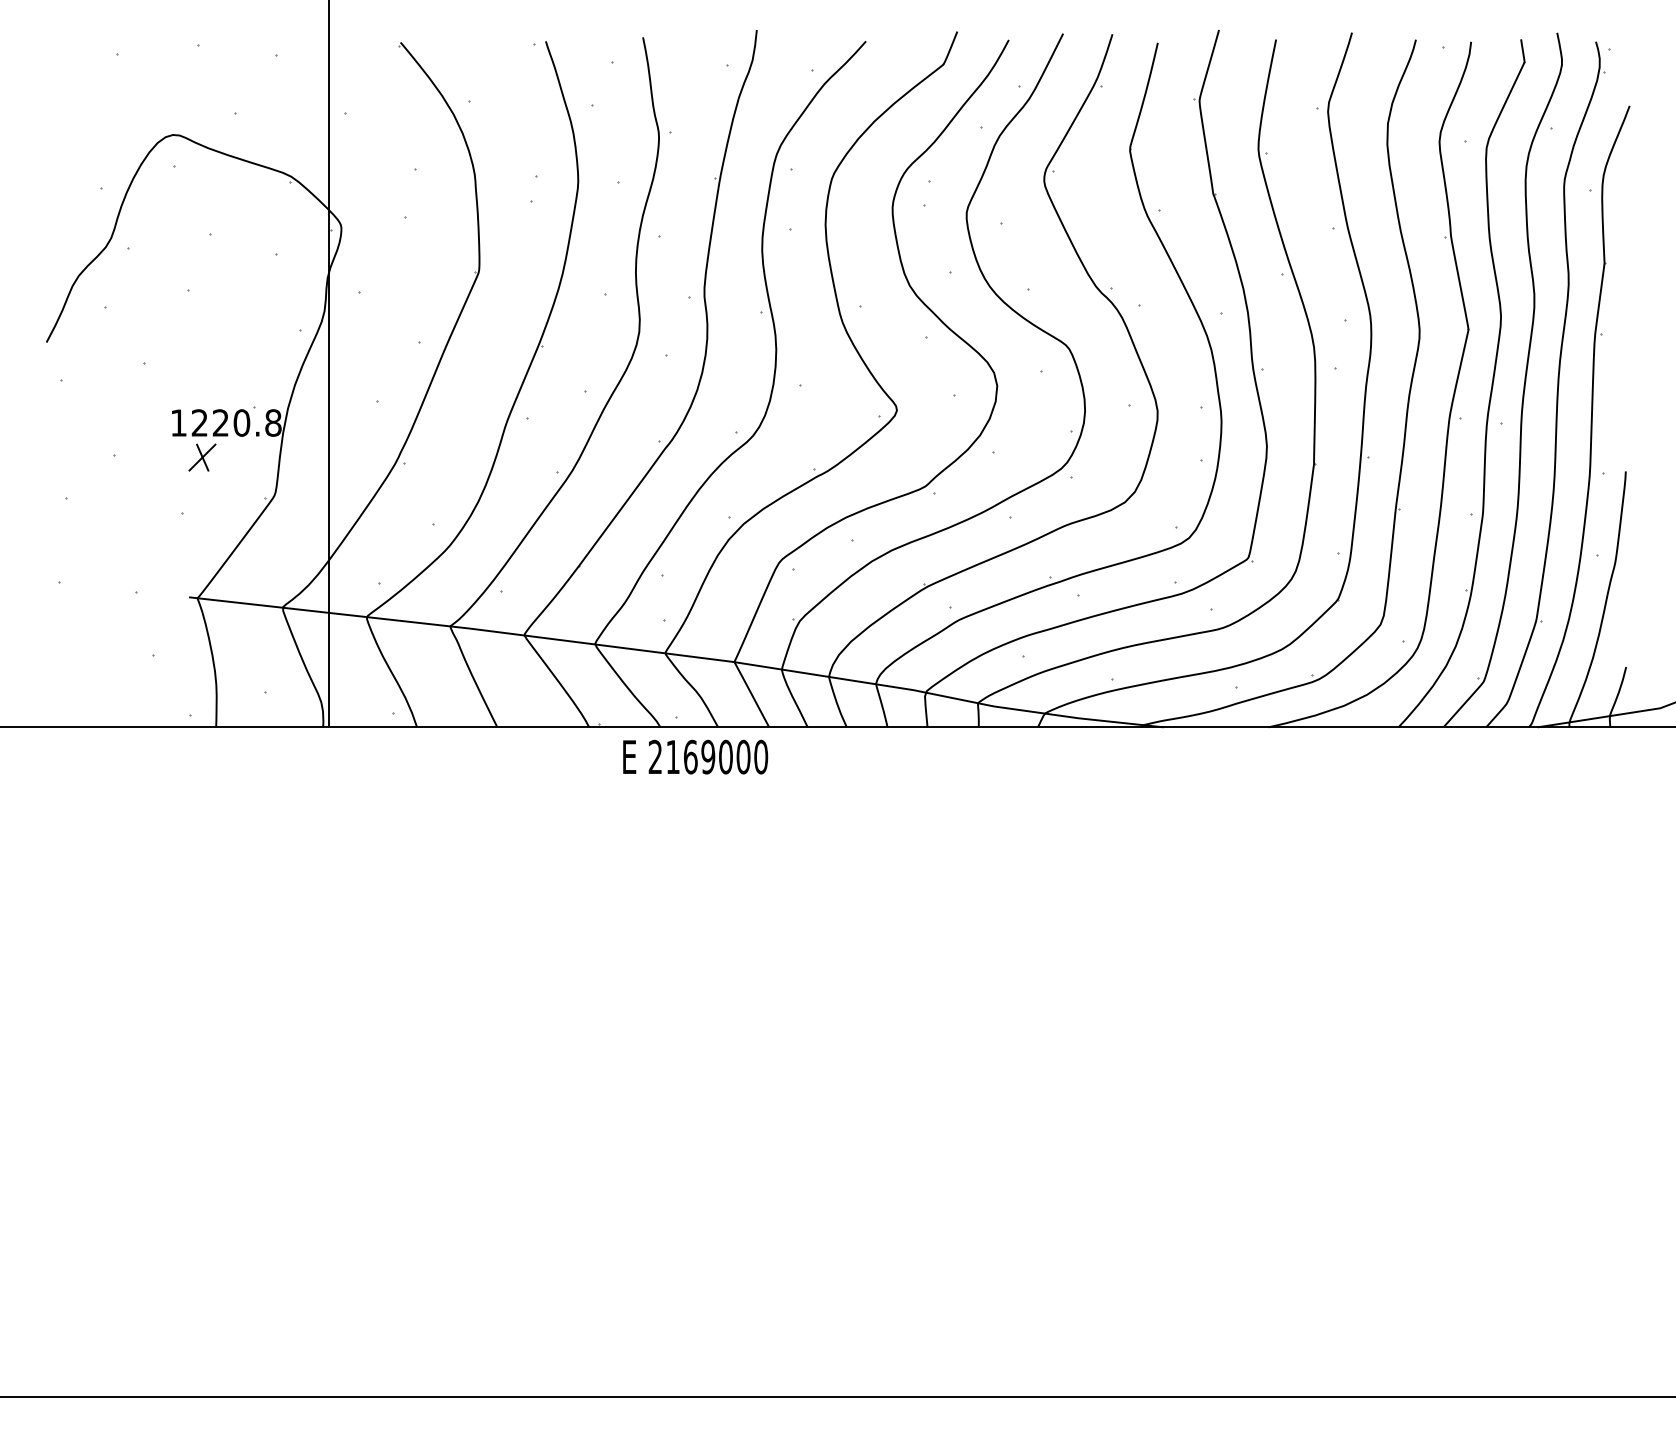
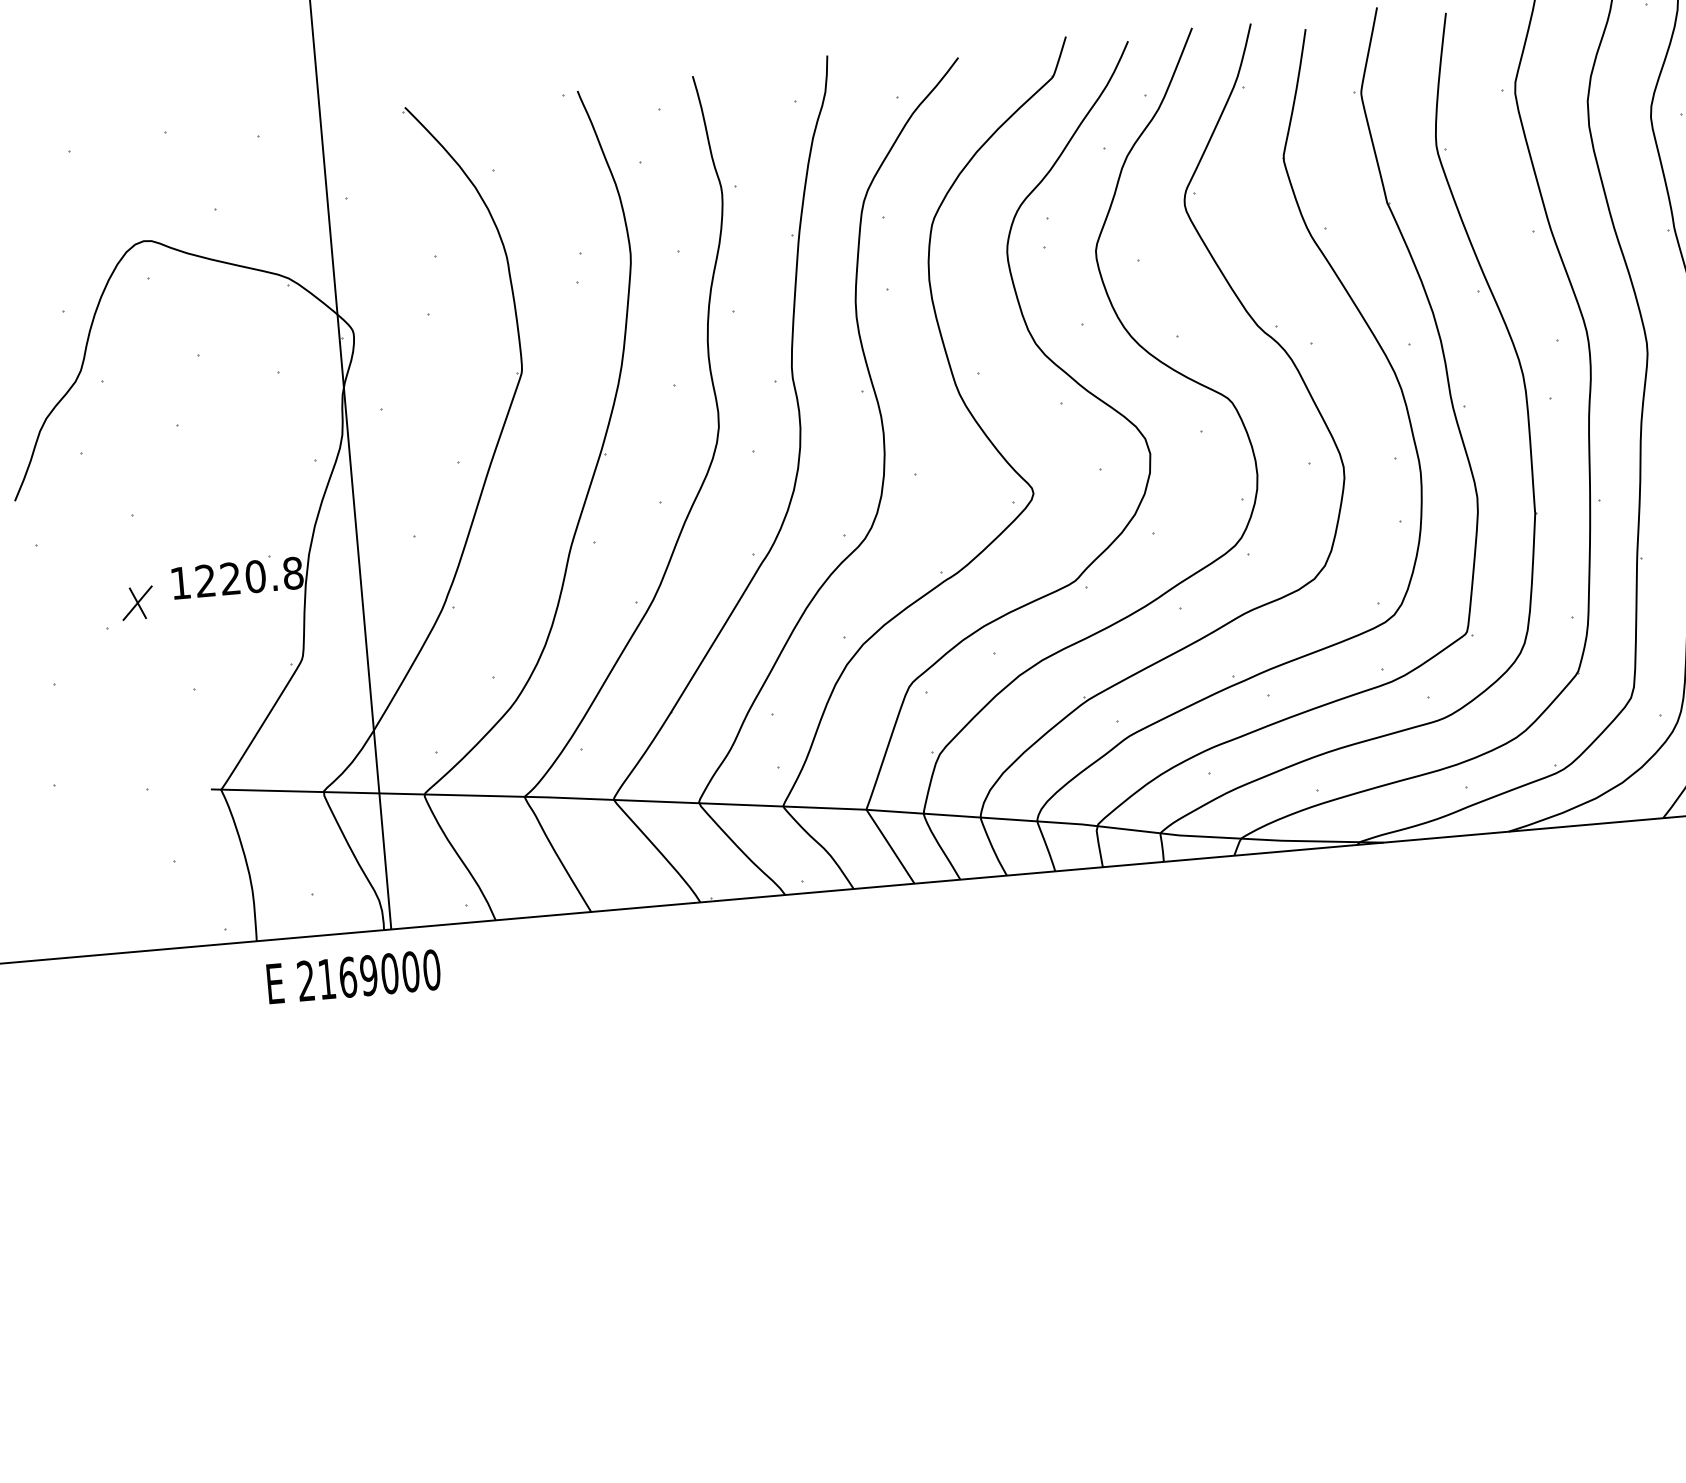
part: (202, 457) -> (137, 603), moved
text: (695, 756) -> (353, 976), moved

